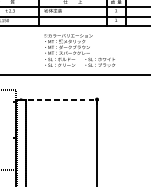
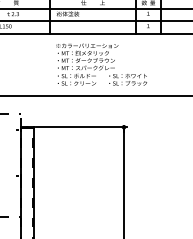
line: (63, 99) -> (81, 127), dashed -> solid

